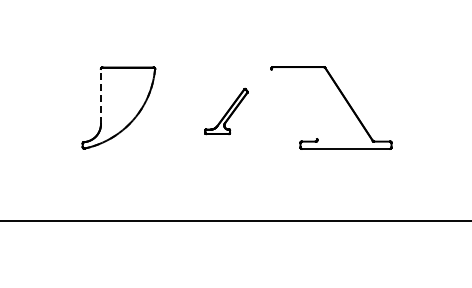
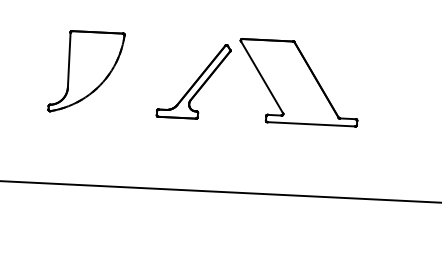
line: (101, 96) -> (69, 60), dashed -> solid
line: (294, 104) -> (262, 77), added
part: (226, 111) -> (193, 81), size x1.67

